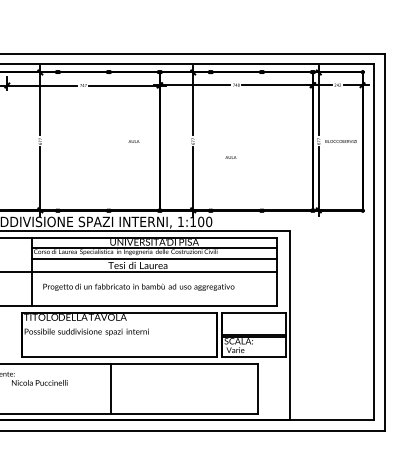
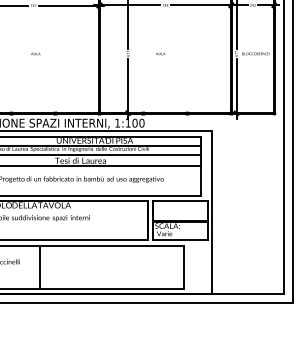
text: (133, 141) -> (35, 53), moved
text: (230, 157) -> (160, 53), moved
line: (111, 388) -> (39, 266), moved

